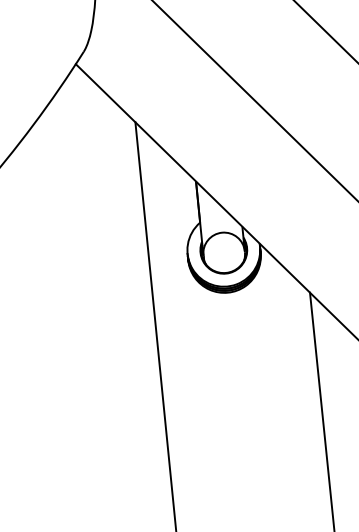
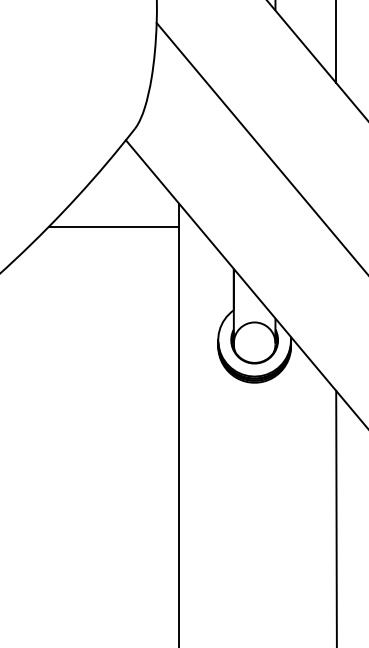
line: (72, 151) -> (113, 226), added

